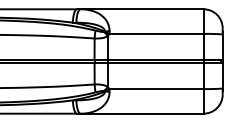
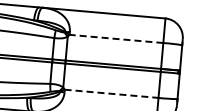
line: (156, 33) -> (116, 38), solid -> dashed
line: (157, 89) -> (112, 94), solid -> dashed

